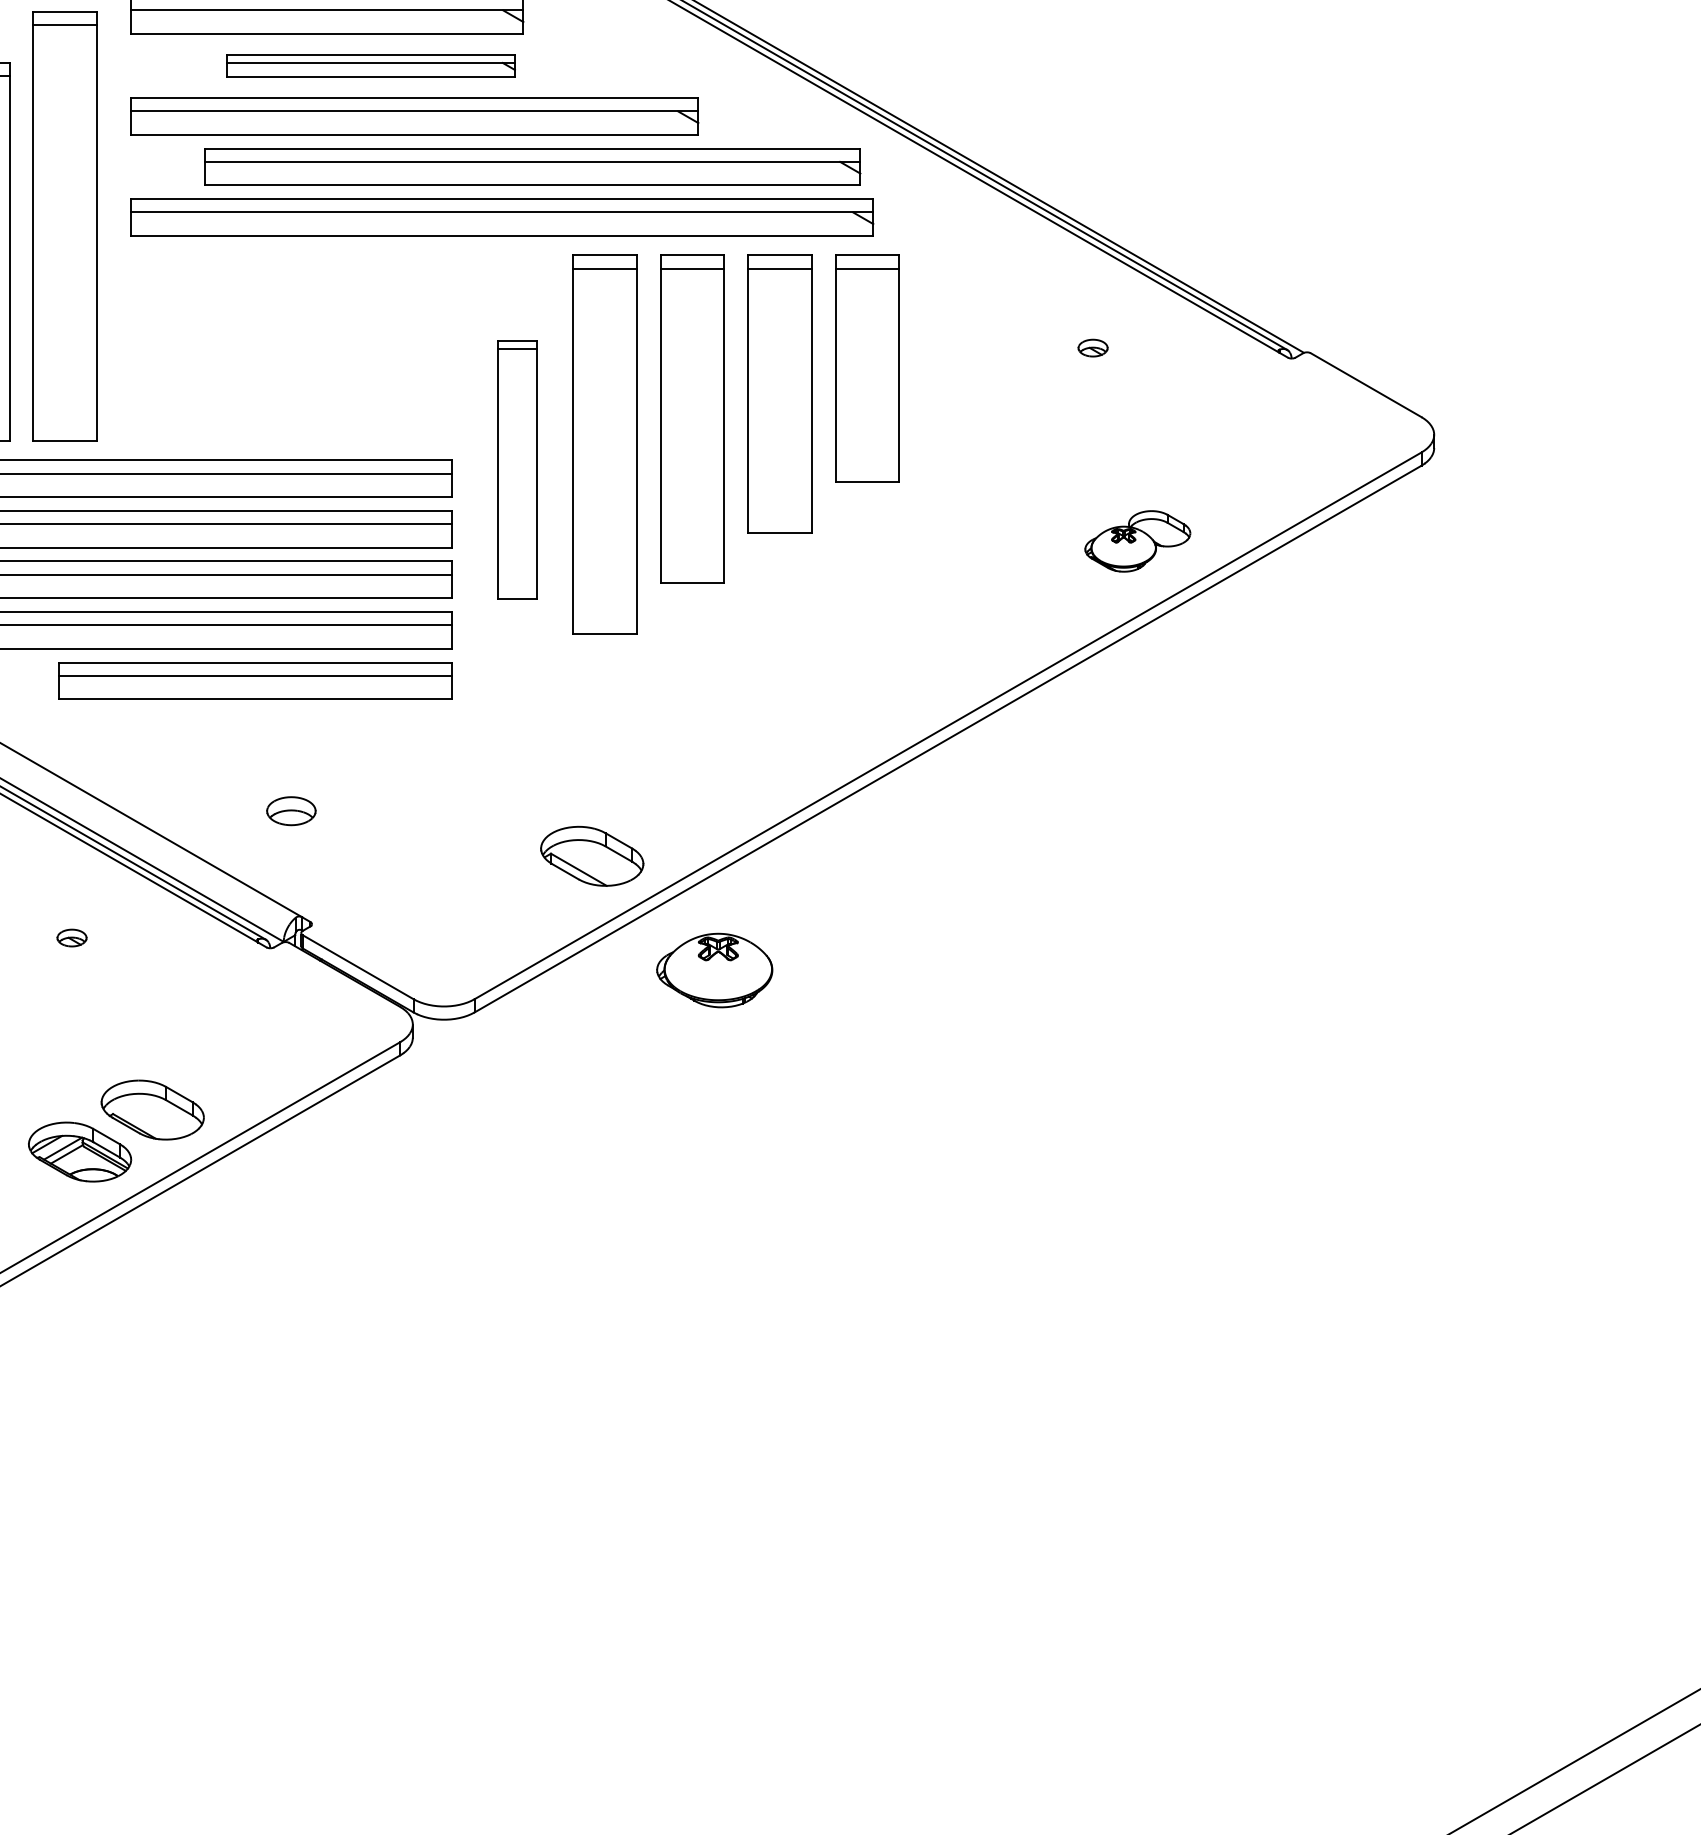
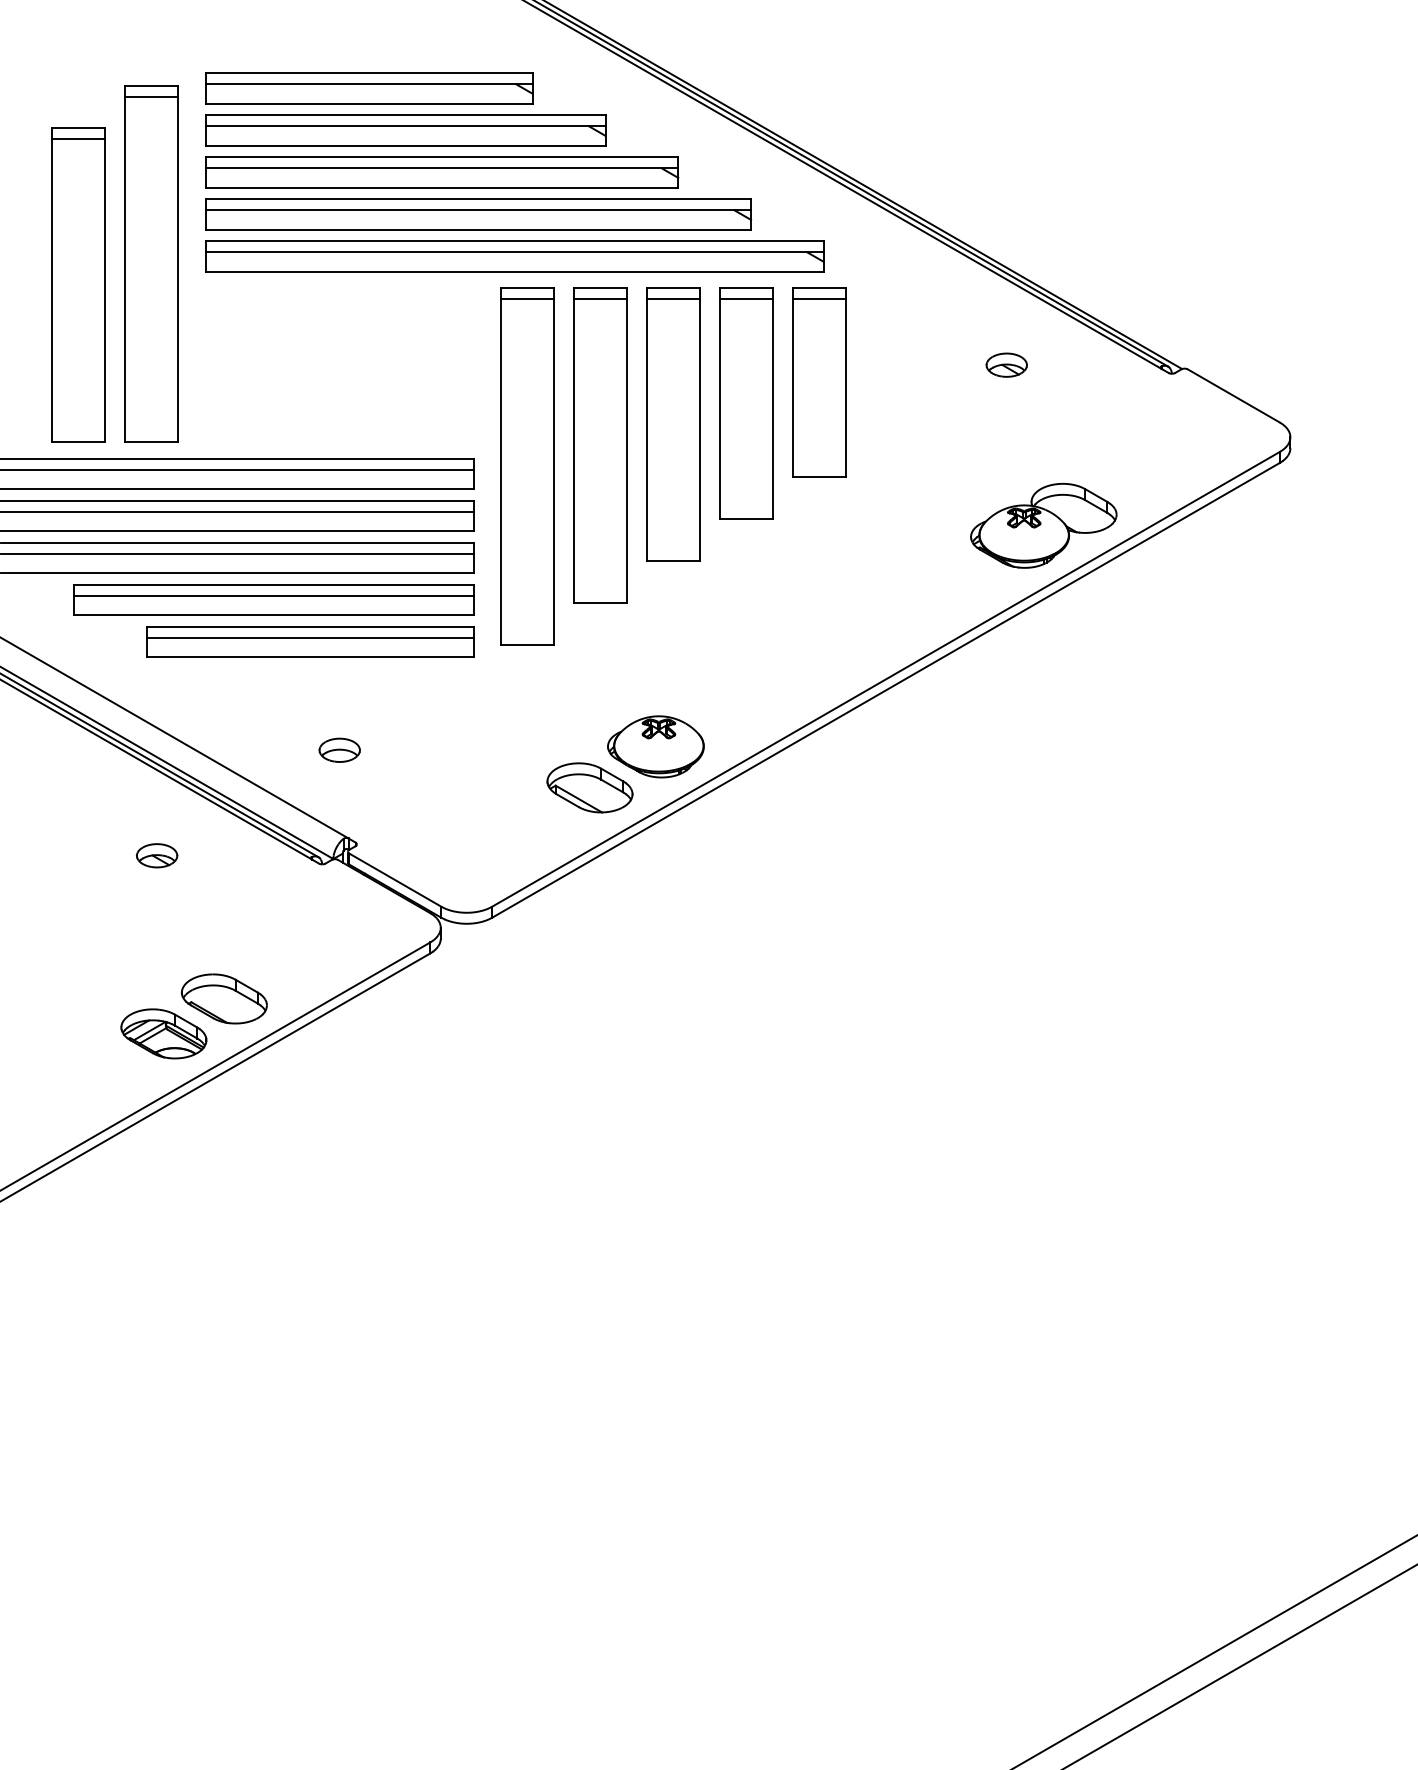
part: (370, 66) -> (405, 130), size x1.67
part: (532, 167) -> (478, 214), moved
part: (1092, 347) -> (1006, 364), size x1.67
part: (517, 470) -> (527, 466), size x1.67
part: (1137, 540) -> (1043, 525), size x1.67
part: (72, 937) -> (157, 855), size x1.67
part: (714, 970) -> (655, 746), moved

